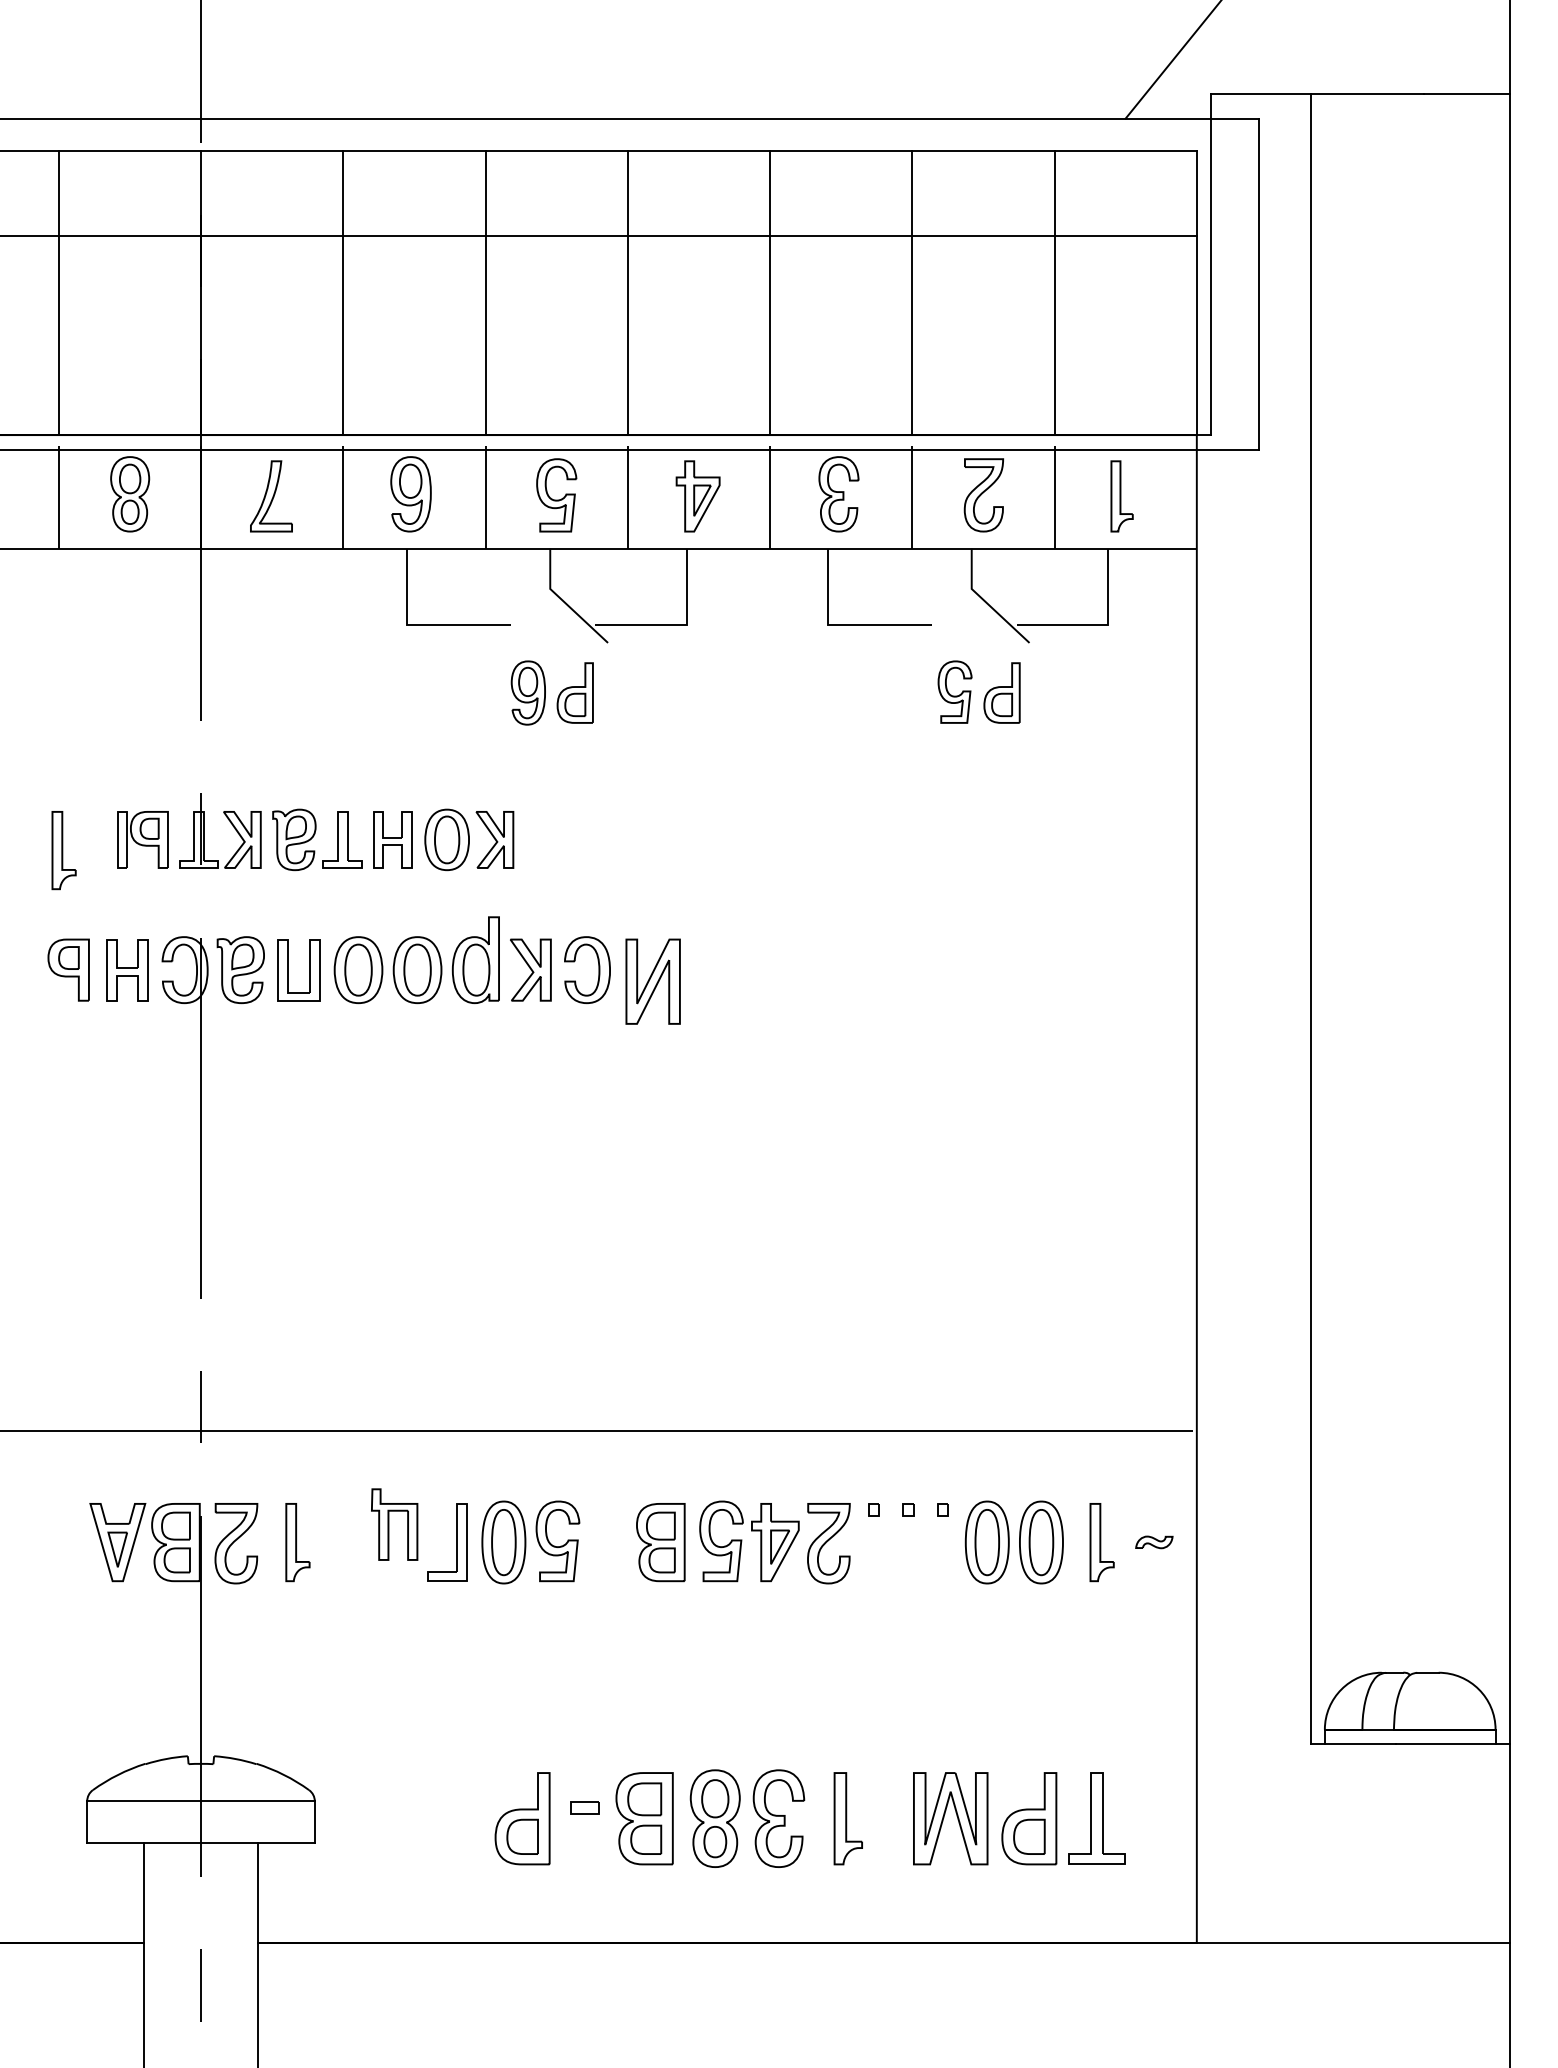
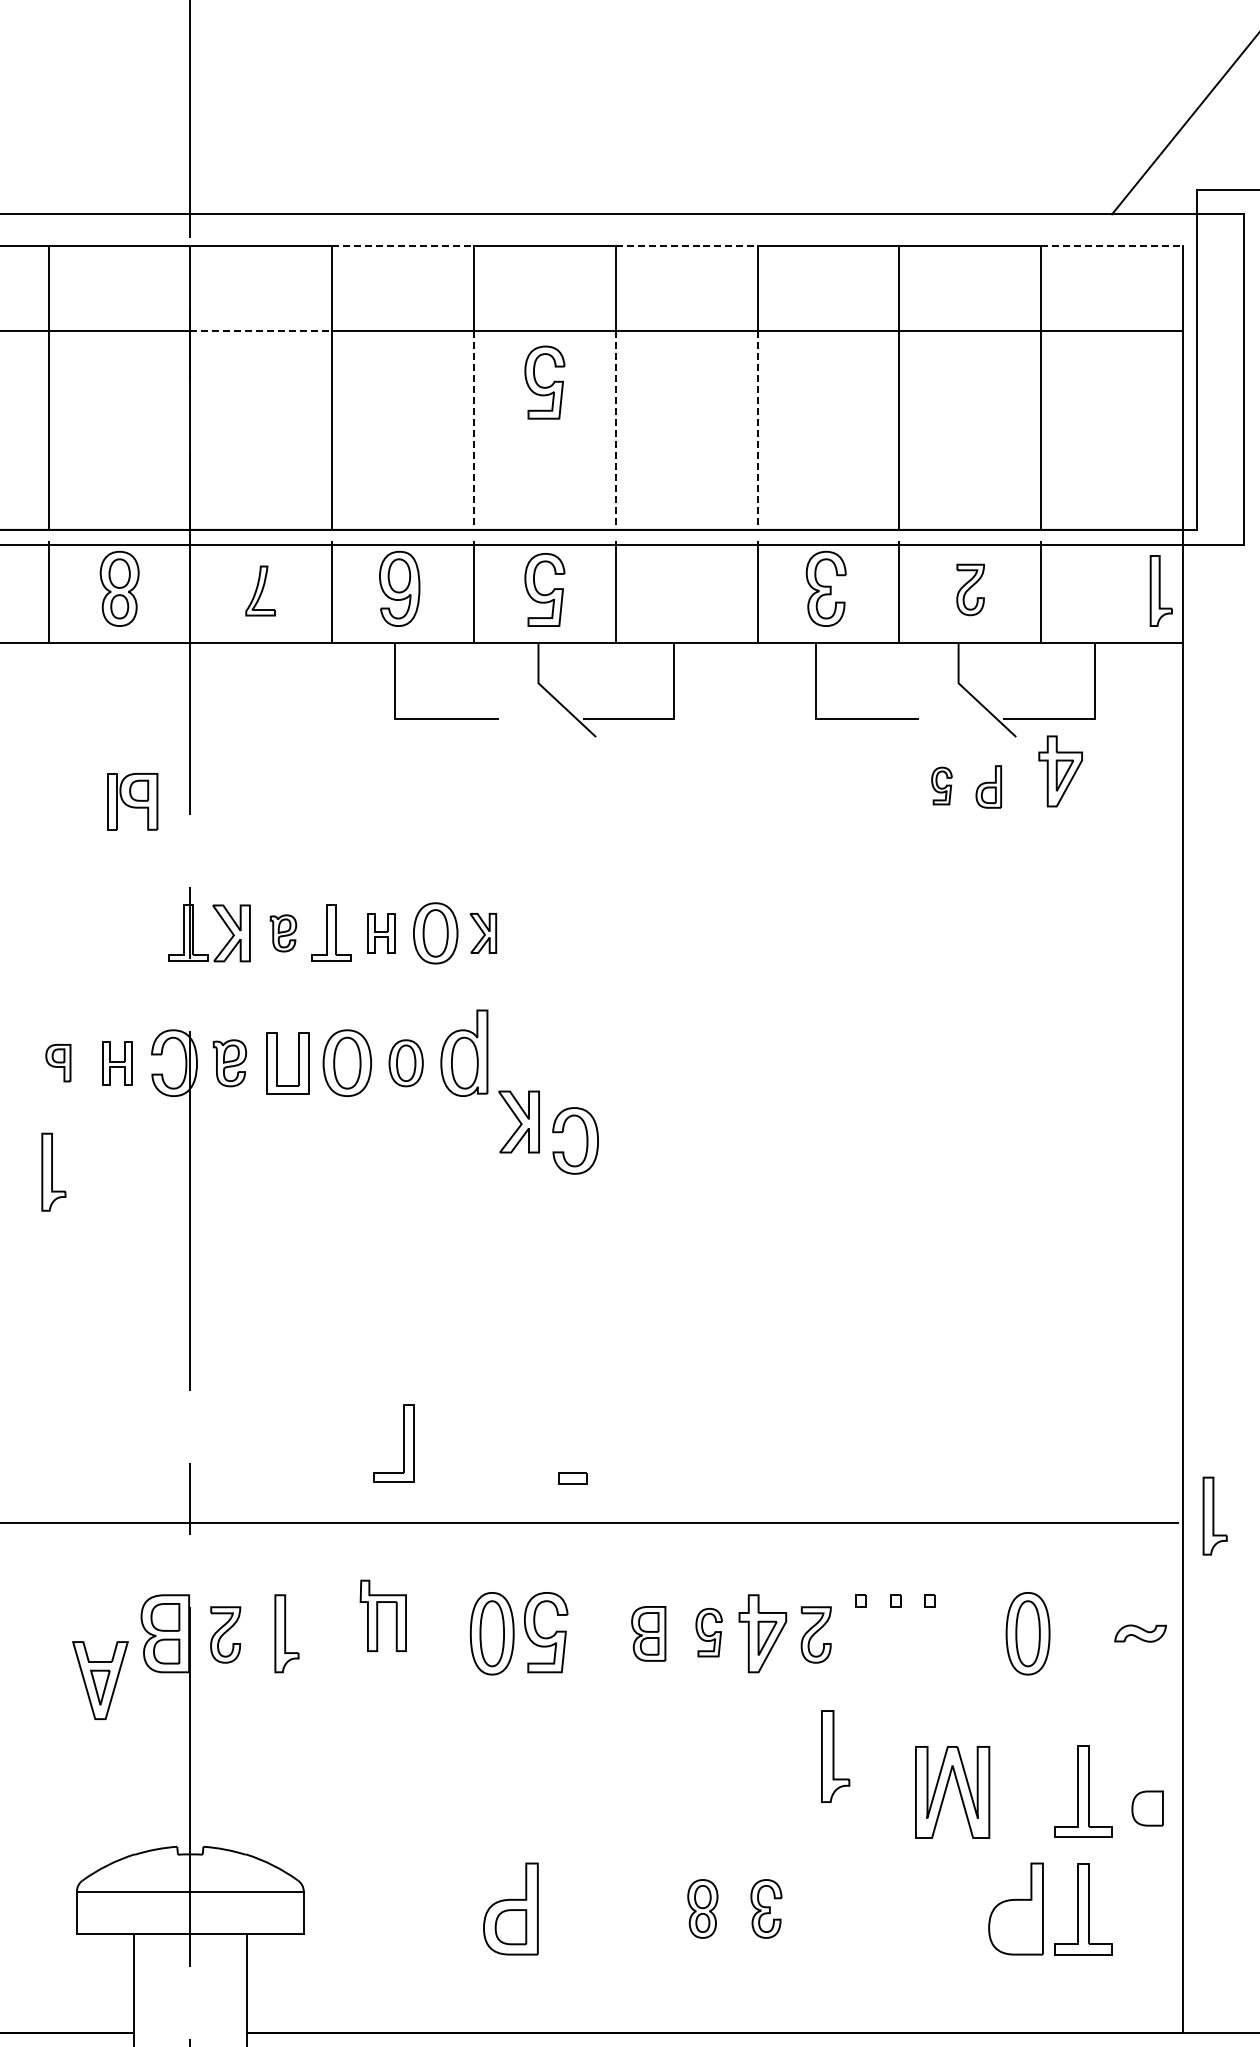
line: (414, 150) -> (403, 246), solid -> dashed
line: (699, 150) -> (687, 246), solid -> dashed
line: (1126, 150) -> (1112, 246), solid -> dashed
line: (272, 235) -> (261, 330), solid -> dashed
part: (556, 287) -> (544, 382), added
line: (485, 335) -> (473, 430), solid -> dashed
line: (627, 335) -> (615, 430), solid -> dashed
line: (770, 335) -> (758, 430), solid -> dashed
part: (983, 495) -> (970, 590), size x0.7
part: (271, 496) -> (260, 591), size x0.7
part: (697, 496) -> (1060, 771), moved
part: (1121, 496) -> (1160, 591), moved
part: (954, 691) -> (941, 785), size x0.6
part: (527, 692) -> (515, 786), removed
part: (574, 692) -> (562, 786), removed
part: (1001, 692) -> (988, 786), size x0.7
part: (142, 839) -> (132, 801), moved
part: (294, 839) -> (283, 932), size x0.6
part: (392, 839) -> (381, 932), size x0.7
part: (494, 839) -> (482, 932), size x0.7
part: (63, 850) -> (53, 1172), moved
part: (68, 969) -> (58, 1062), size x0.6
part: (530, 969) -> (518, 1121), moved
part: (598, 969) -> (586, 1140), moved
part: (127, 970) -> (117, 1063), size x0.7
part: (240, 970) -> (229, 1063), size x0.7
part: (417, 970) -> (406, 1063), size x0.7
part: (652, 981) -> (640, 1074), removed
part: (721, 1541) -> (709, 1632), size x0.6
part: (117, 1542) -> (100, 1680), moved
part: (456, 1542) -> (403, 1443), moved
part: (660, 1542) -> (648, 1633), size x0.7
part: (986, 1542) -> (973, 1633), removed
part: (1101, 1542) -> (1214, 1516), moved
part: (1154, 1542) -> (1140, 1633), size x1.4
part: (236, 1543) -> (225, 1634), size x0.7
part: (828, 1543) -> (815, 1634), size x0.7
part: (1096, 1700) -> (1082, 1791), added
part: (584, 1807) -> (572, 1478), moved
part: (644, 1818) -> (632, 1908), removed
part: (714, 1818) -> (702, 1908), size x0.6
part: (778, 1818) -> (765, 1908), size x0.6
part: (847, 1818) -> (834, 1756), moved
part: (950, 1818) -> (952, 1792), moved
part: (1029, 1836) -> (1147, 1808), moved

